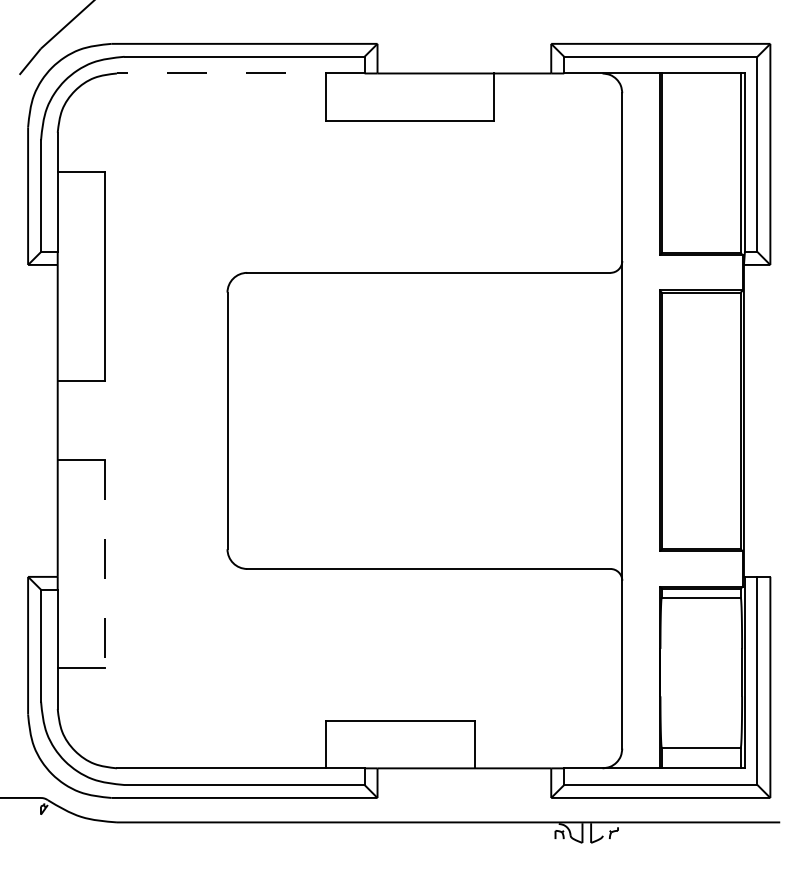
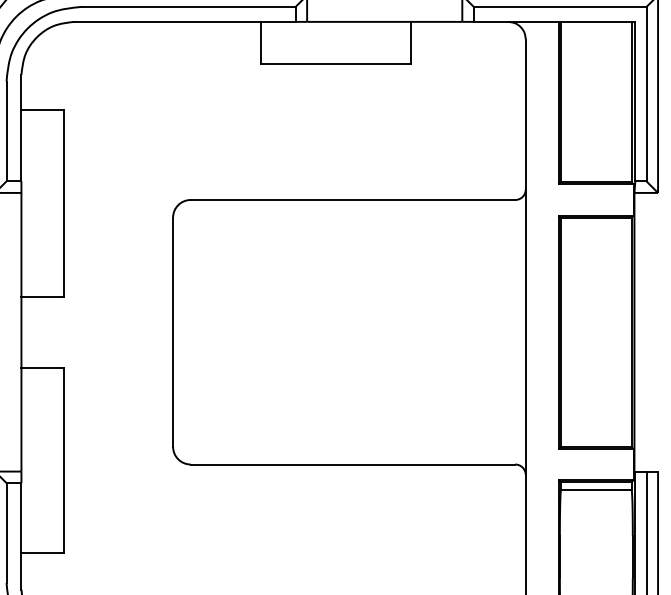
line: (240, 73) -> (184, 21), dashed -> solid
line: (105, 564) -> (64, 460), dashed -> solid

